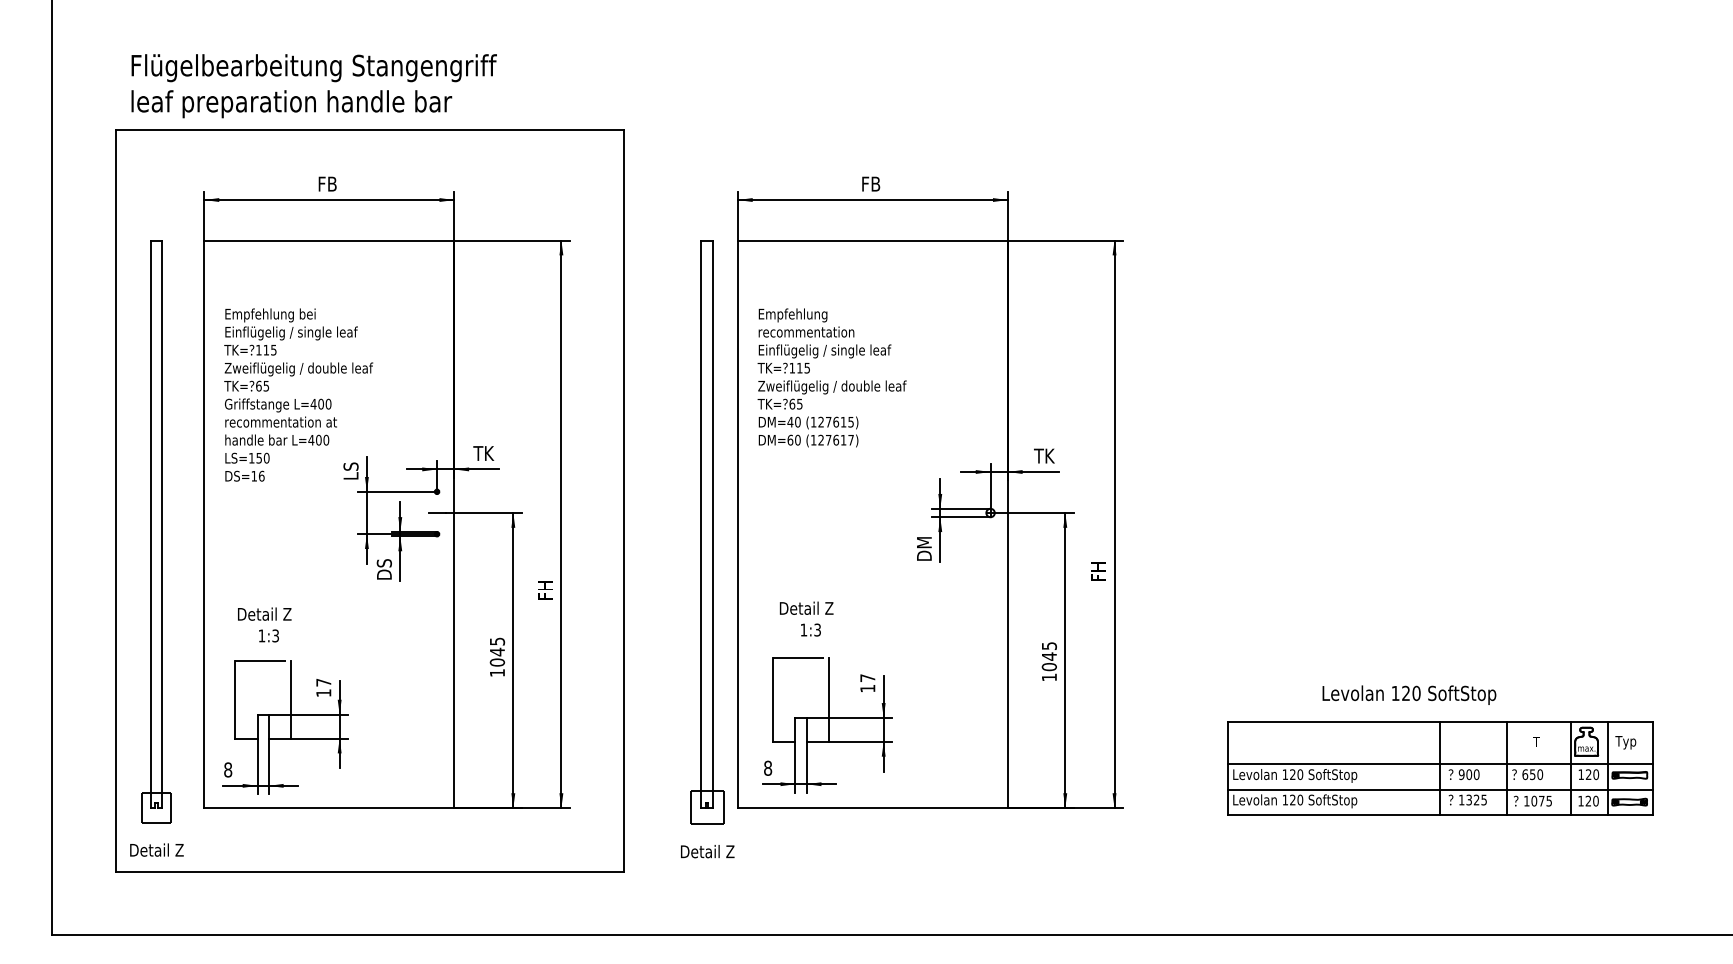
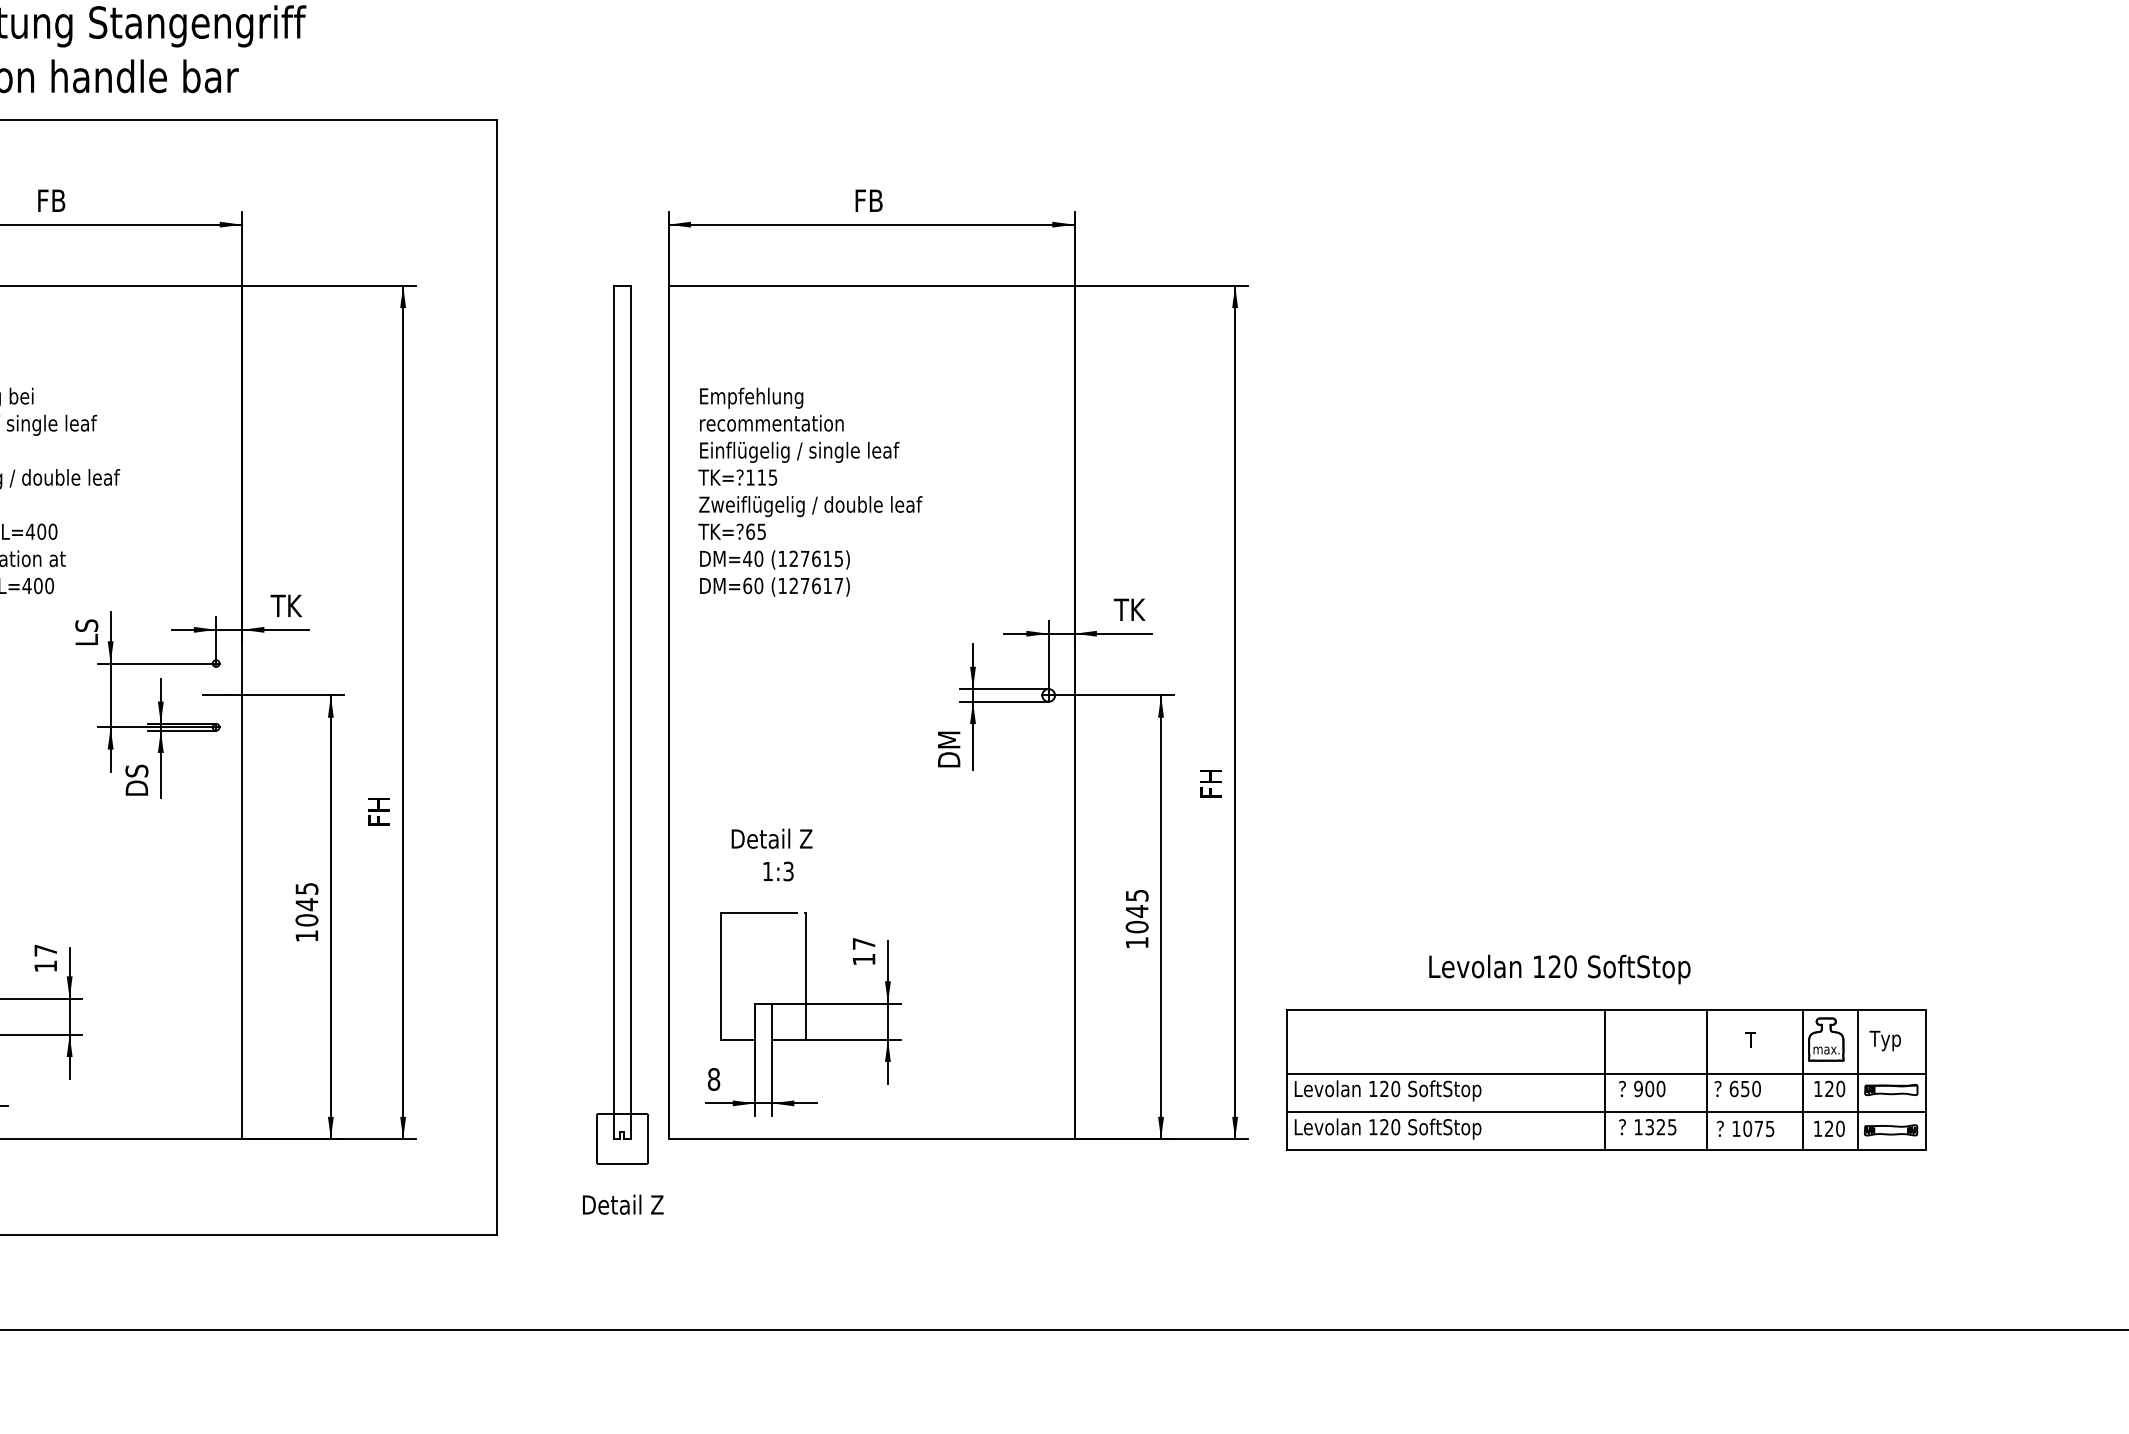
part: (1440, 750) -> (1606, 1052), moved

